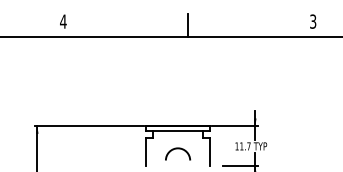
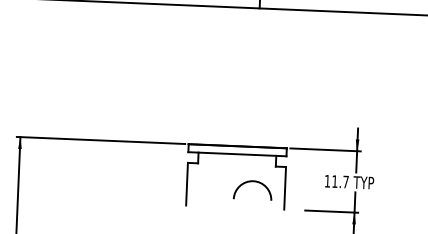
arc: (178, 149) -> (253, 183), moved

